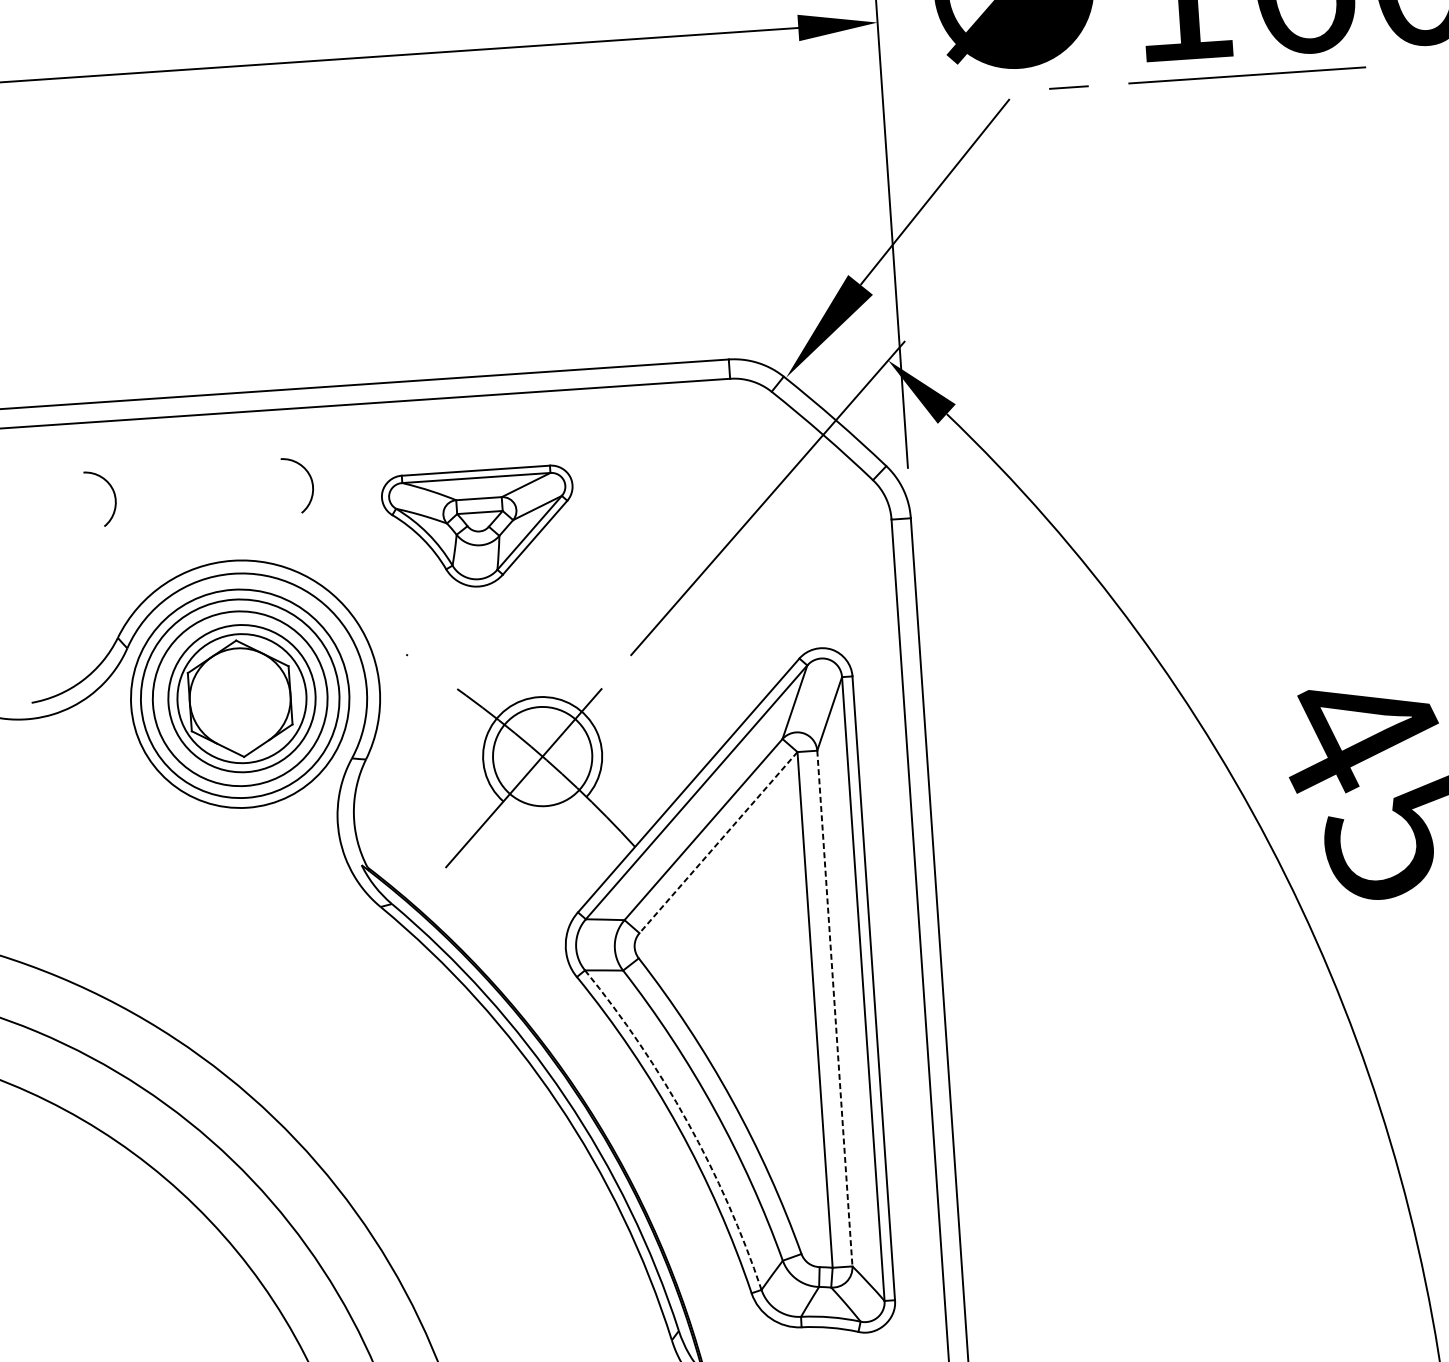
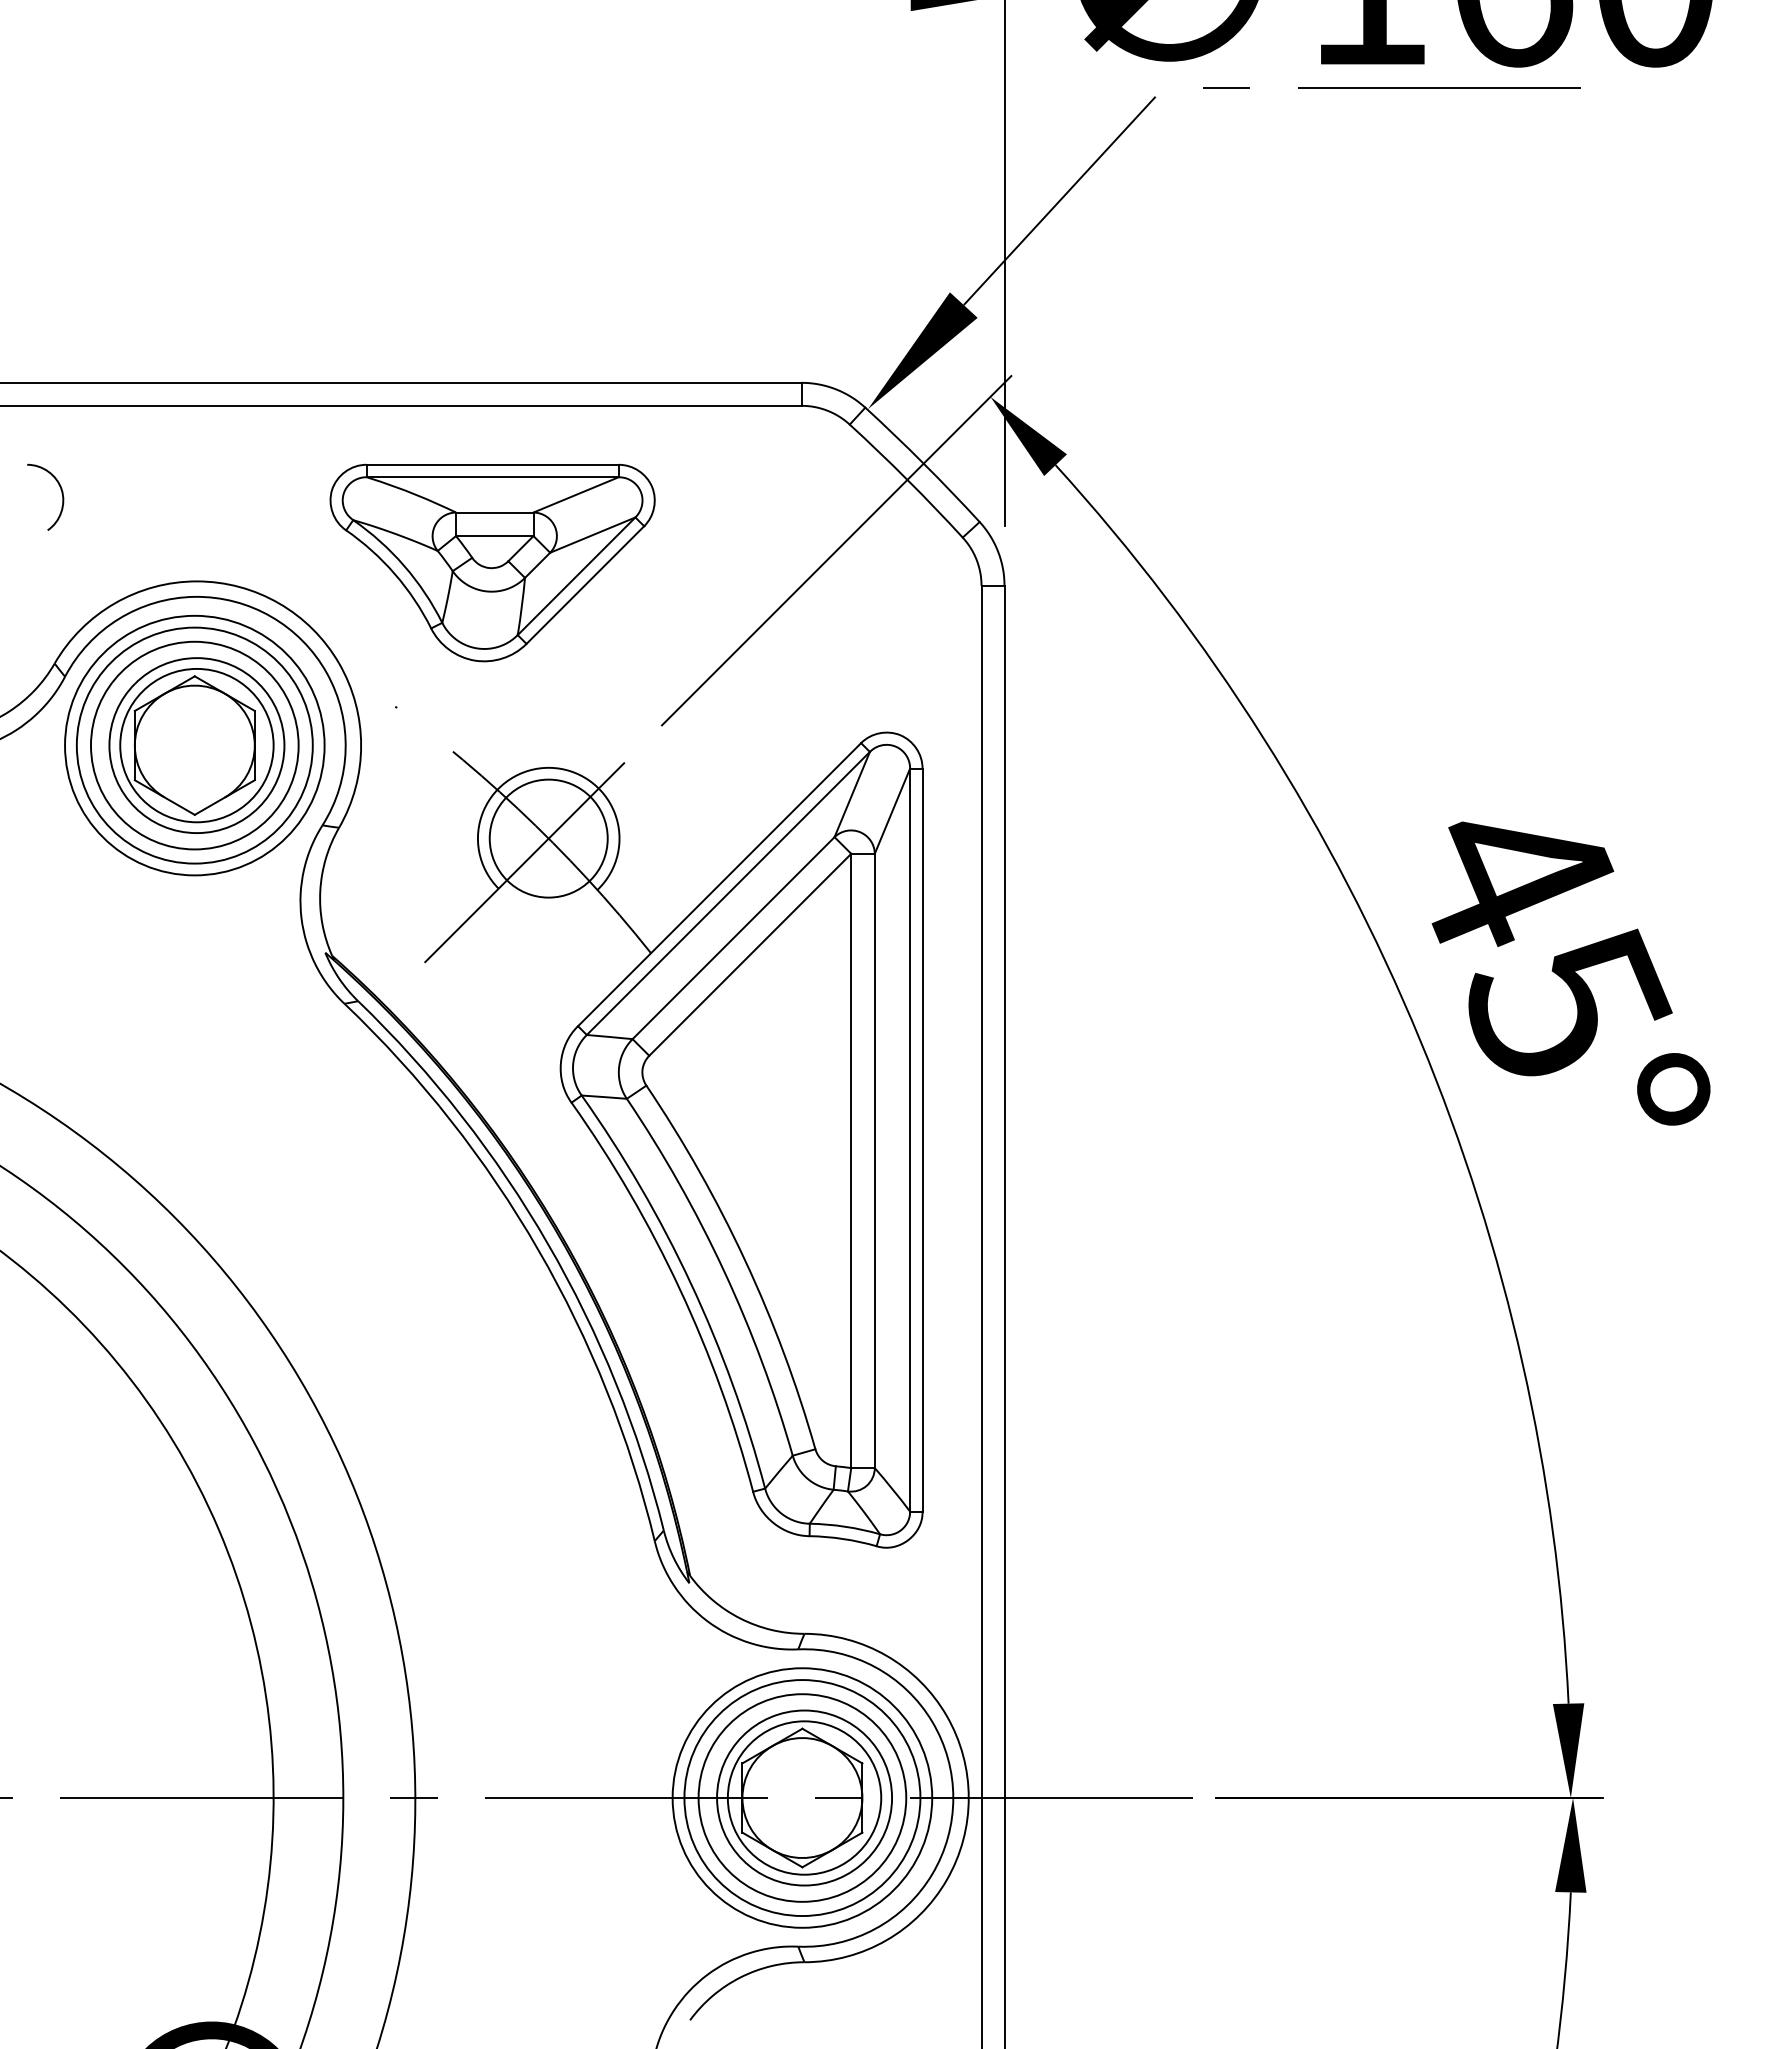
curve: (311, 482) -> (296, 494), removed
part: (479, 528) -> (492, 562), size x1.43
line: (718, 842) -> (750, 954), dashed -> solid
line: (834, 1009) -> (874, 1161), dashed -> solid
arc: (687, 1121) -> (691, 1283), dashed -> solid

